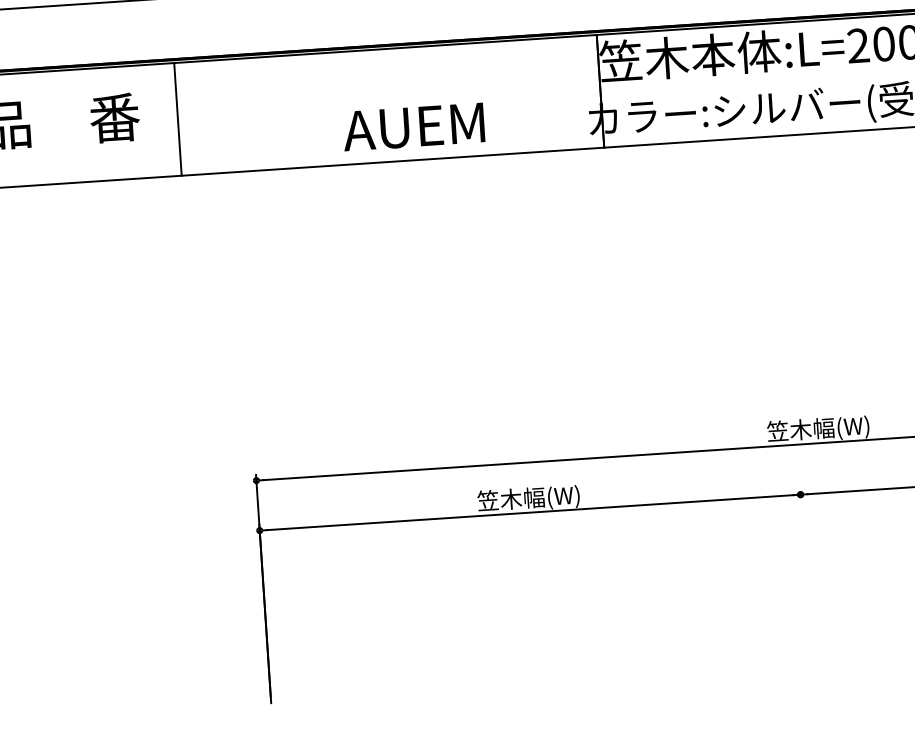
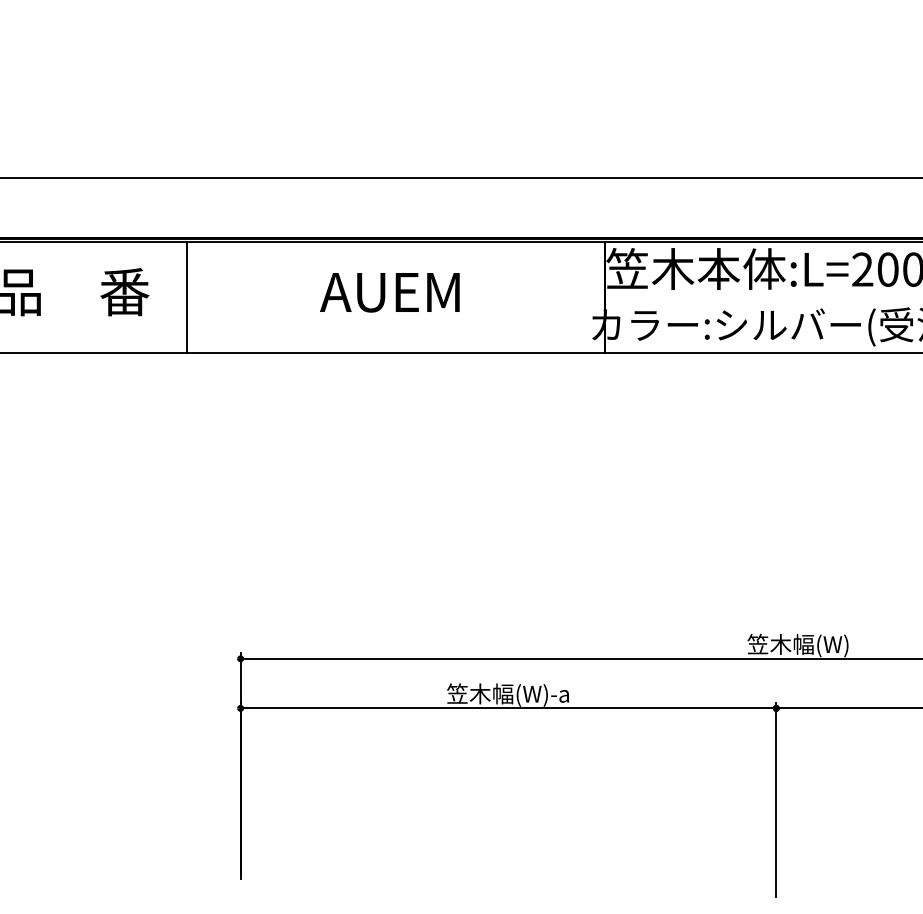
text: (413, 127) -> (389, 292), moved
text: (528, 498) -> (507, 694), 笠木幅(W) -> 笠木幅(W)-a
line: (806, 586) -> (776, 799), added

